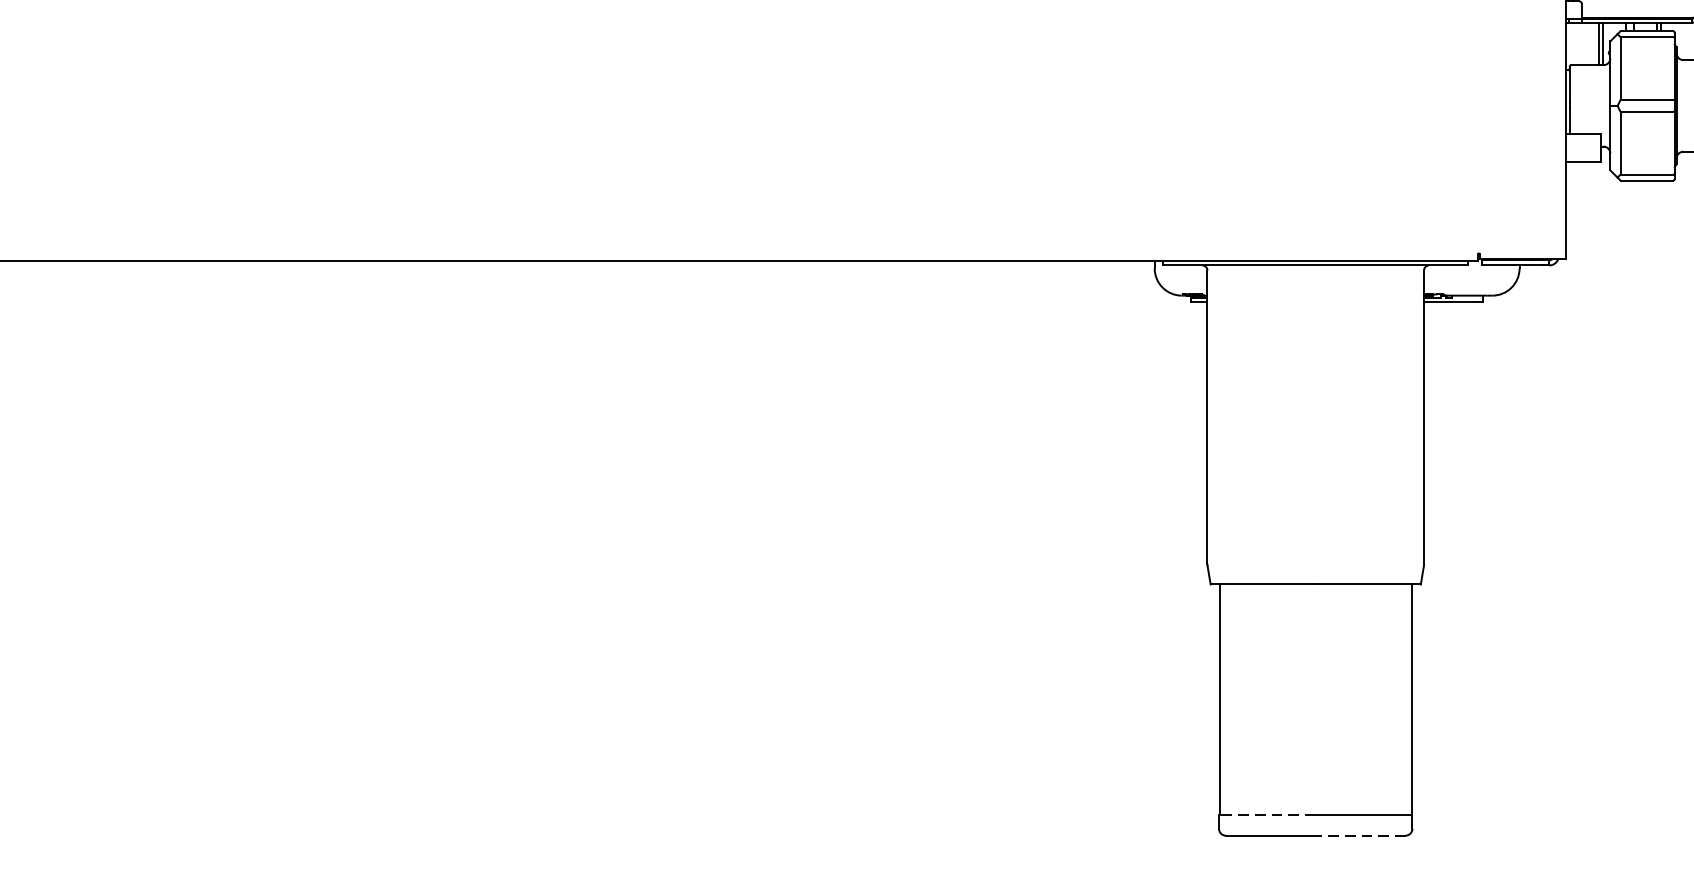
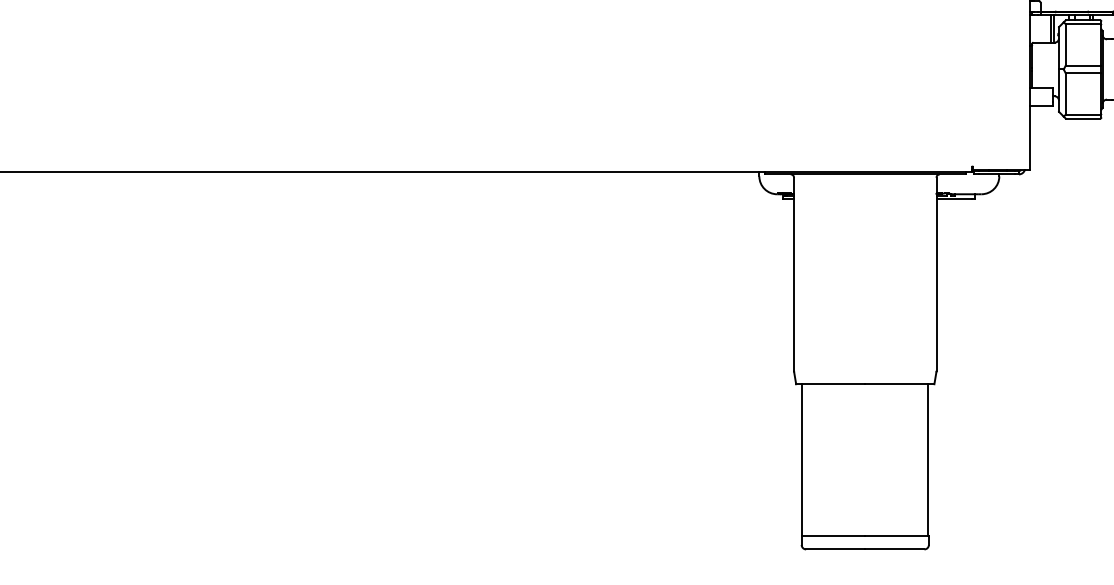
line: (1267, 816) -> (833, 536), dashed -> solid
line: (1360, 835) -> (894, 549), dashed -> solid

